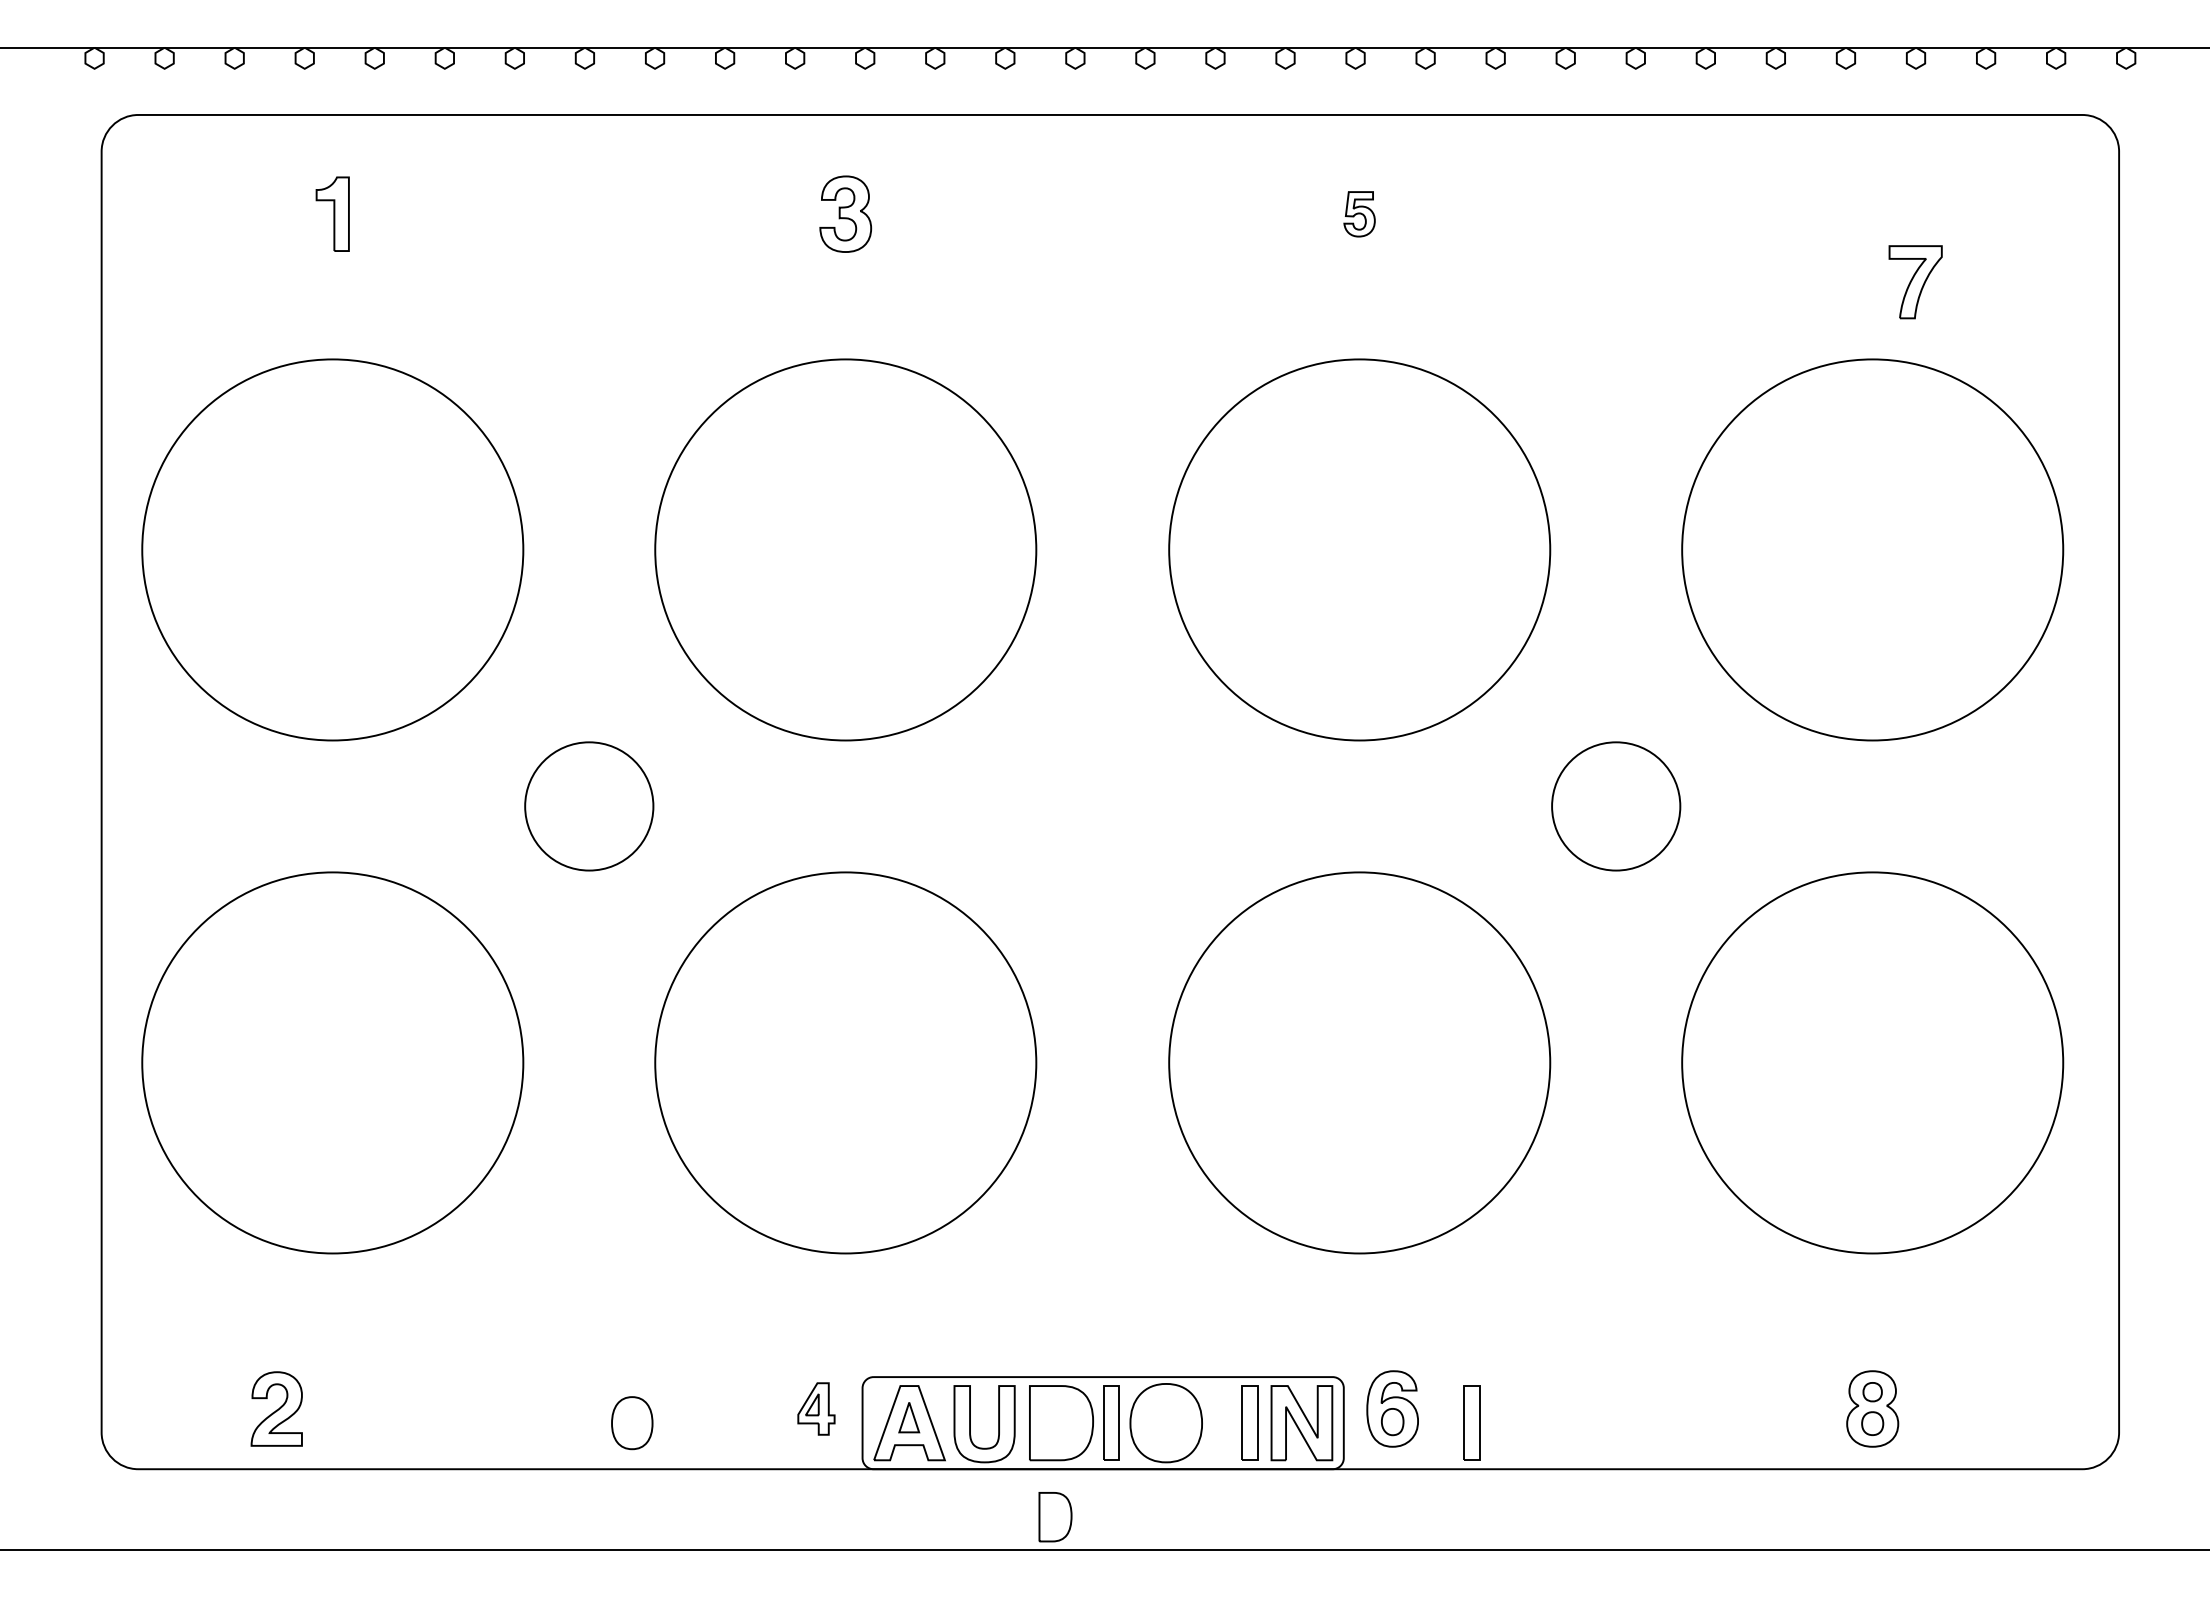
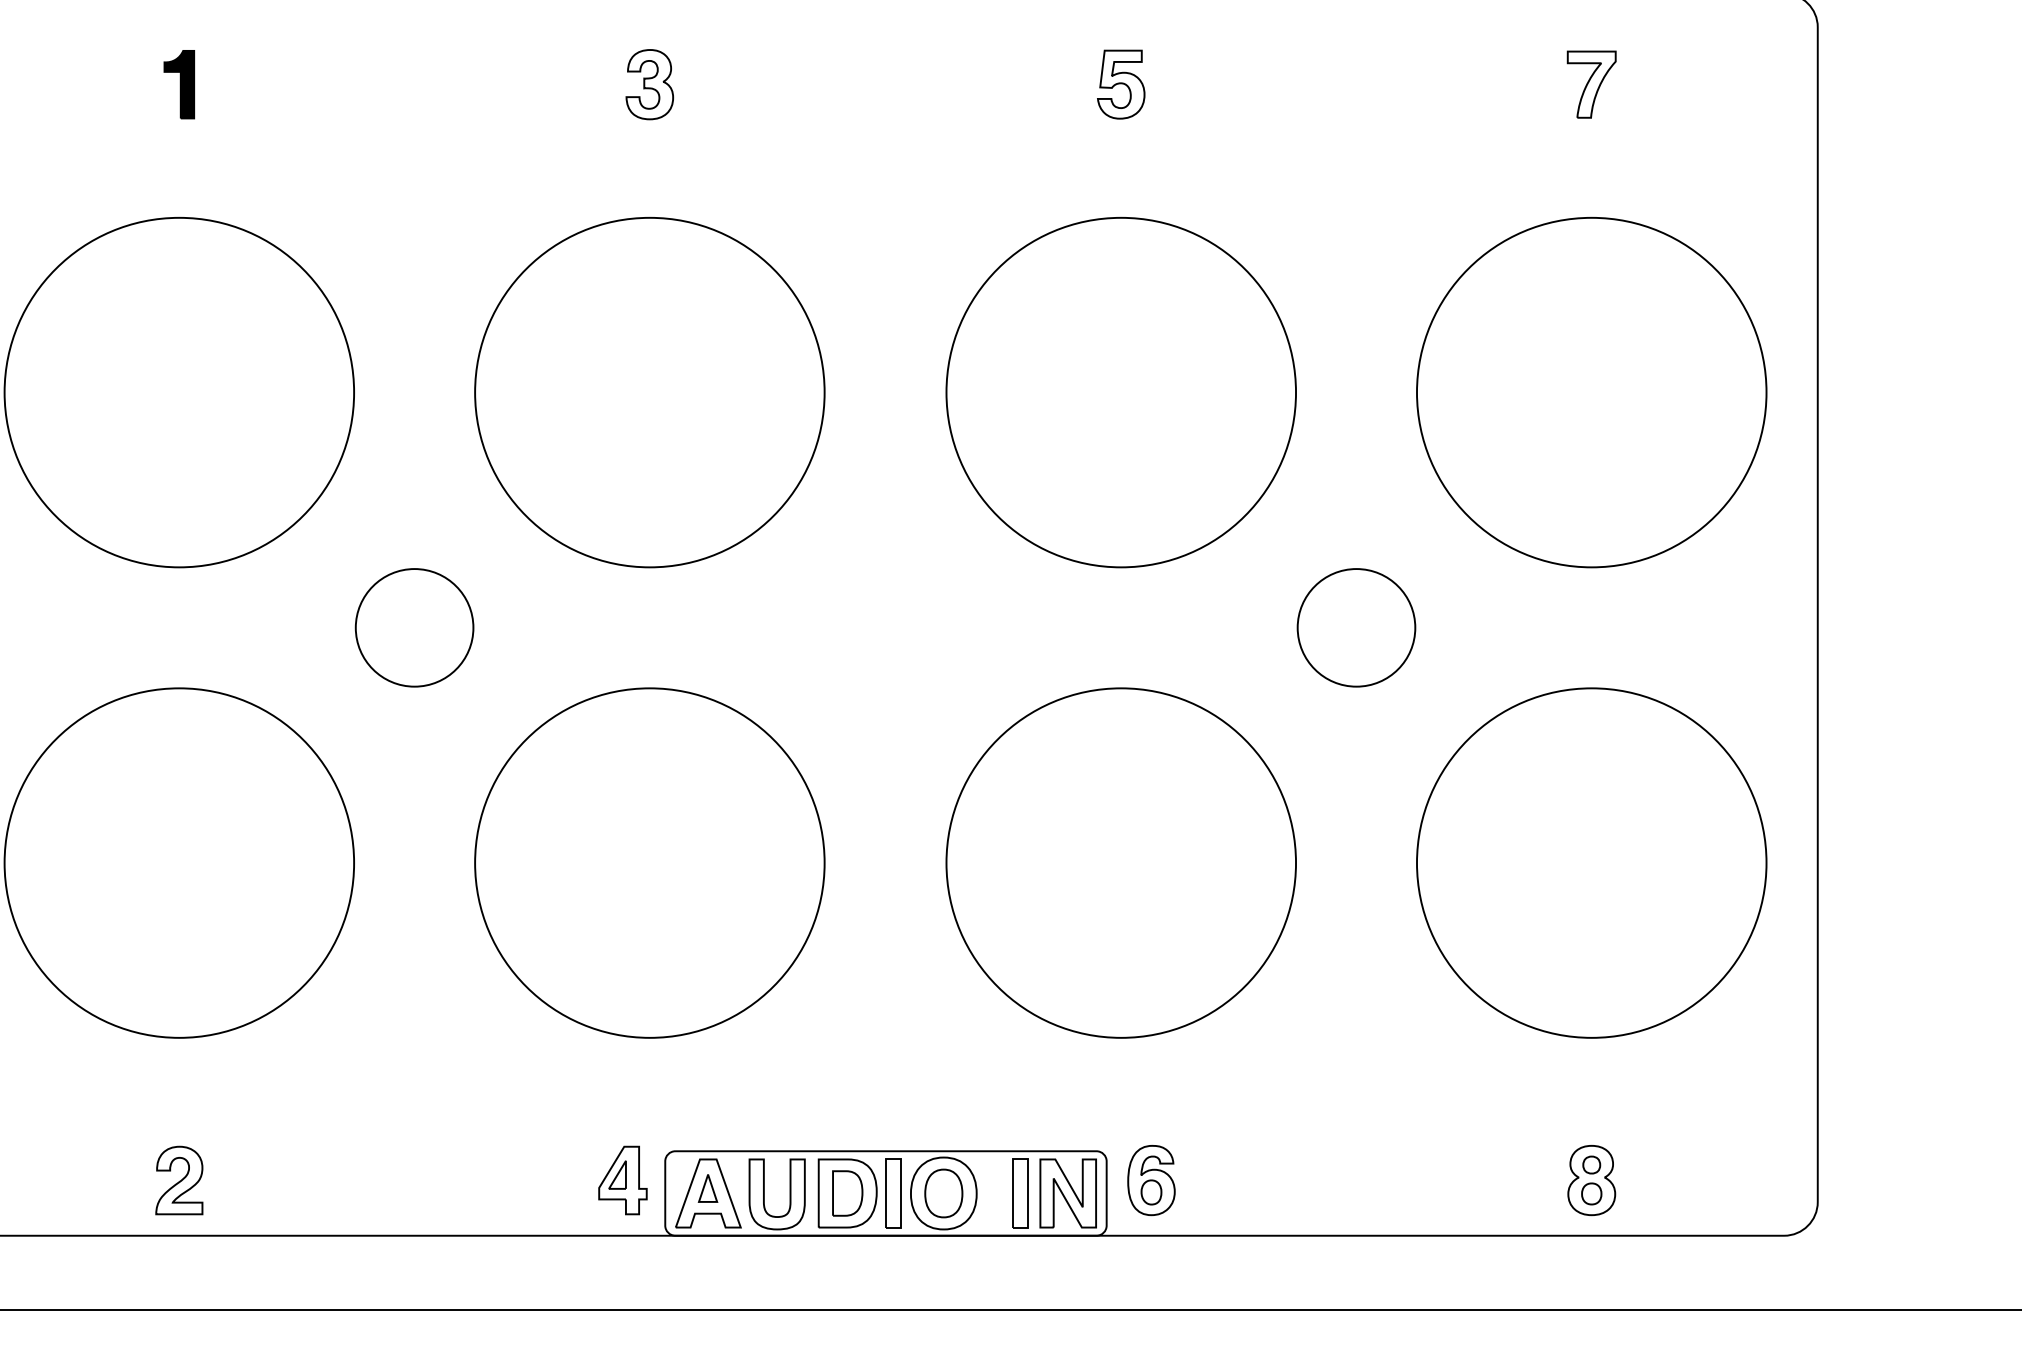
fill: (332, 214) -> (179, 84), added
part: (1359, 214) -> (1121, 84), size x1.67
part: (1915, 282) -> (1591, 84), moved
part: (276, 1408) -> (179, 1180), moved
part: (816, 1408) -> (623, 1180), size x1.43
part: (1471, 1422) -> (1223, 1192), removed
part: (632, 1423) -> (944, 1193), moved
part: (1055, 1517) -> (847, 1193), moved

